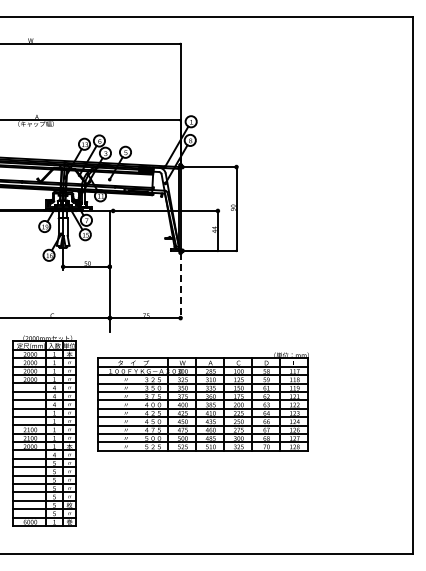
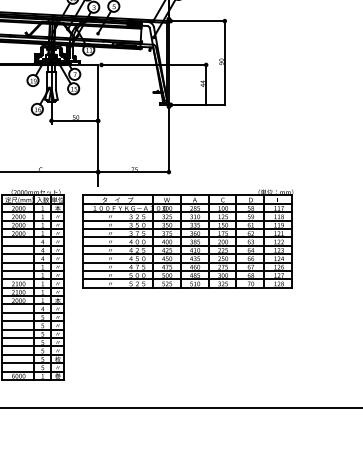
line: (180, 285) -> (168, 139), dashed -> solid
part: (202, 401) -> (186, 238), moved

